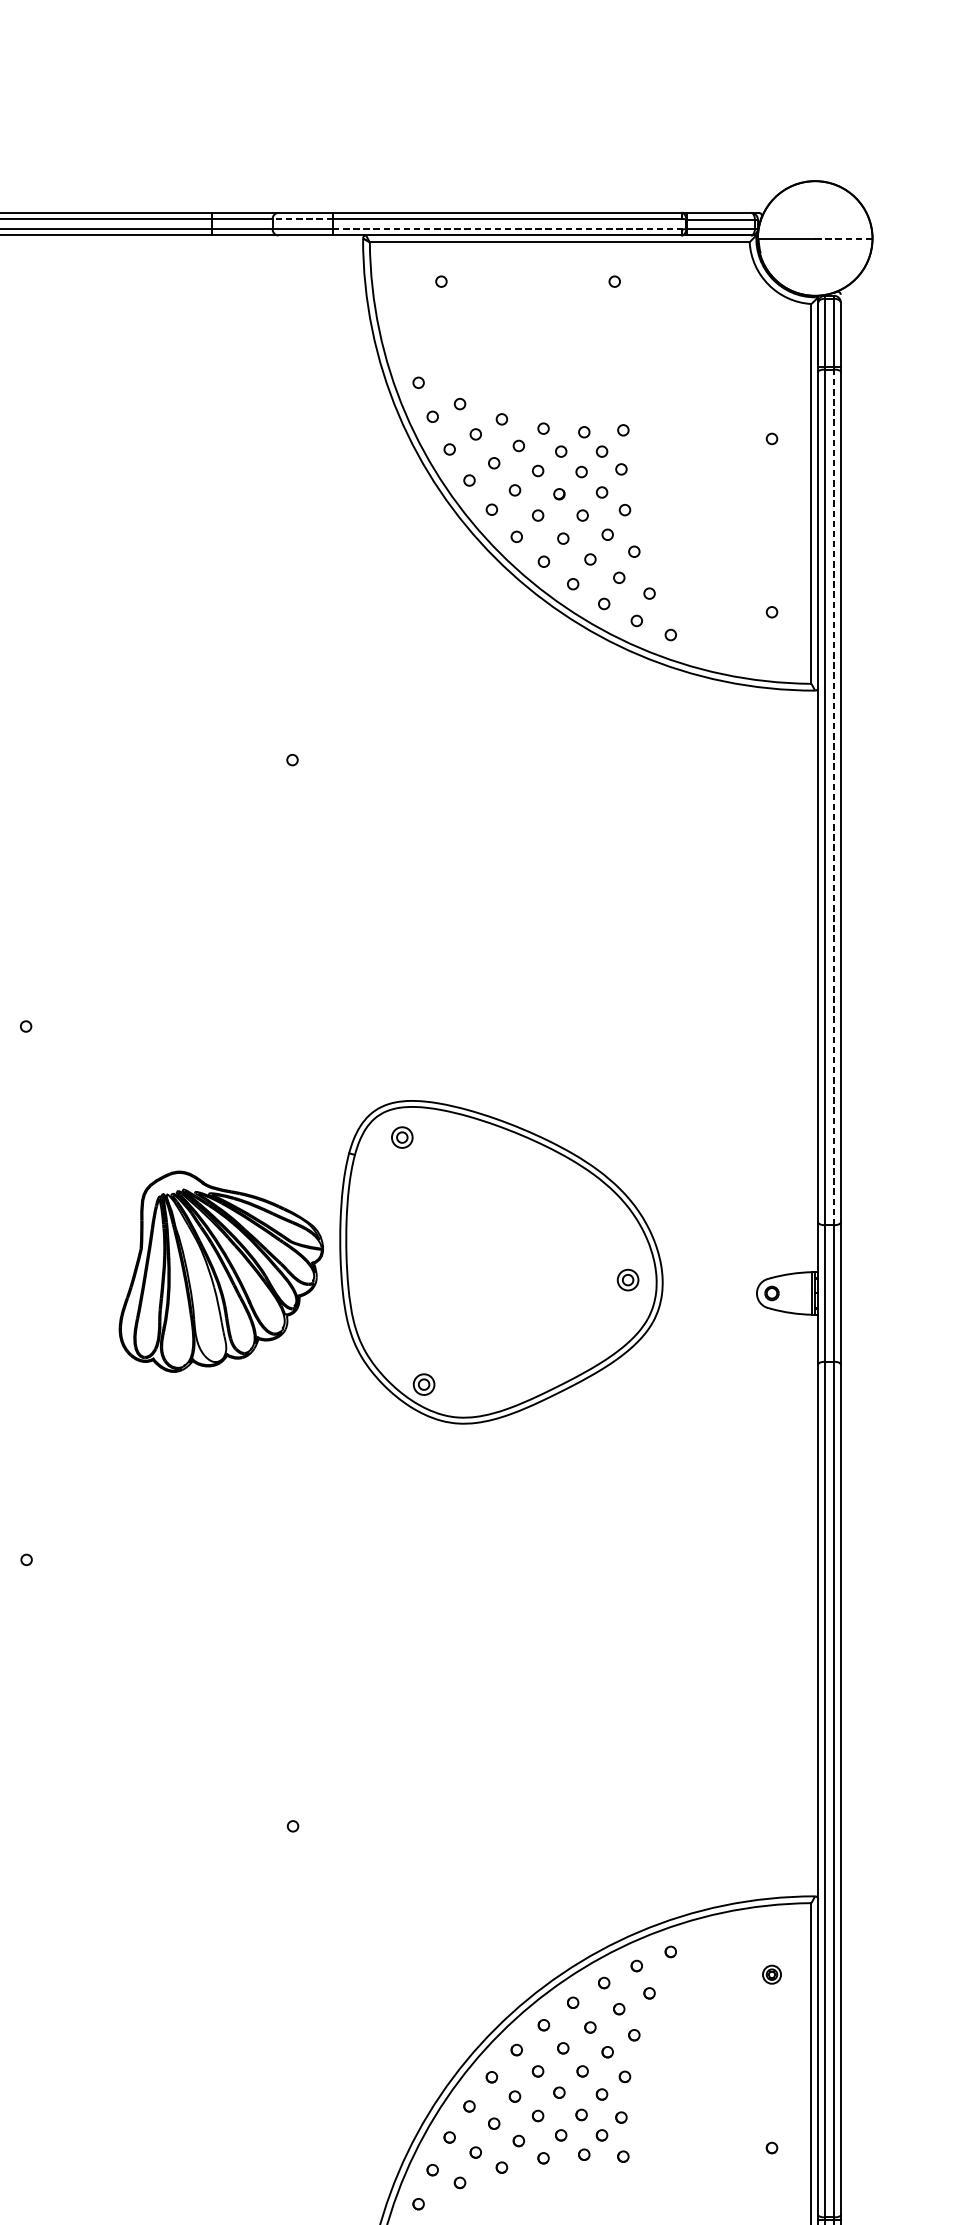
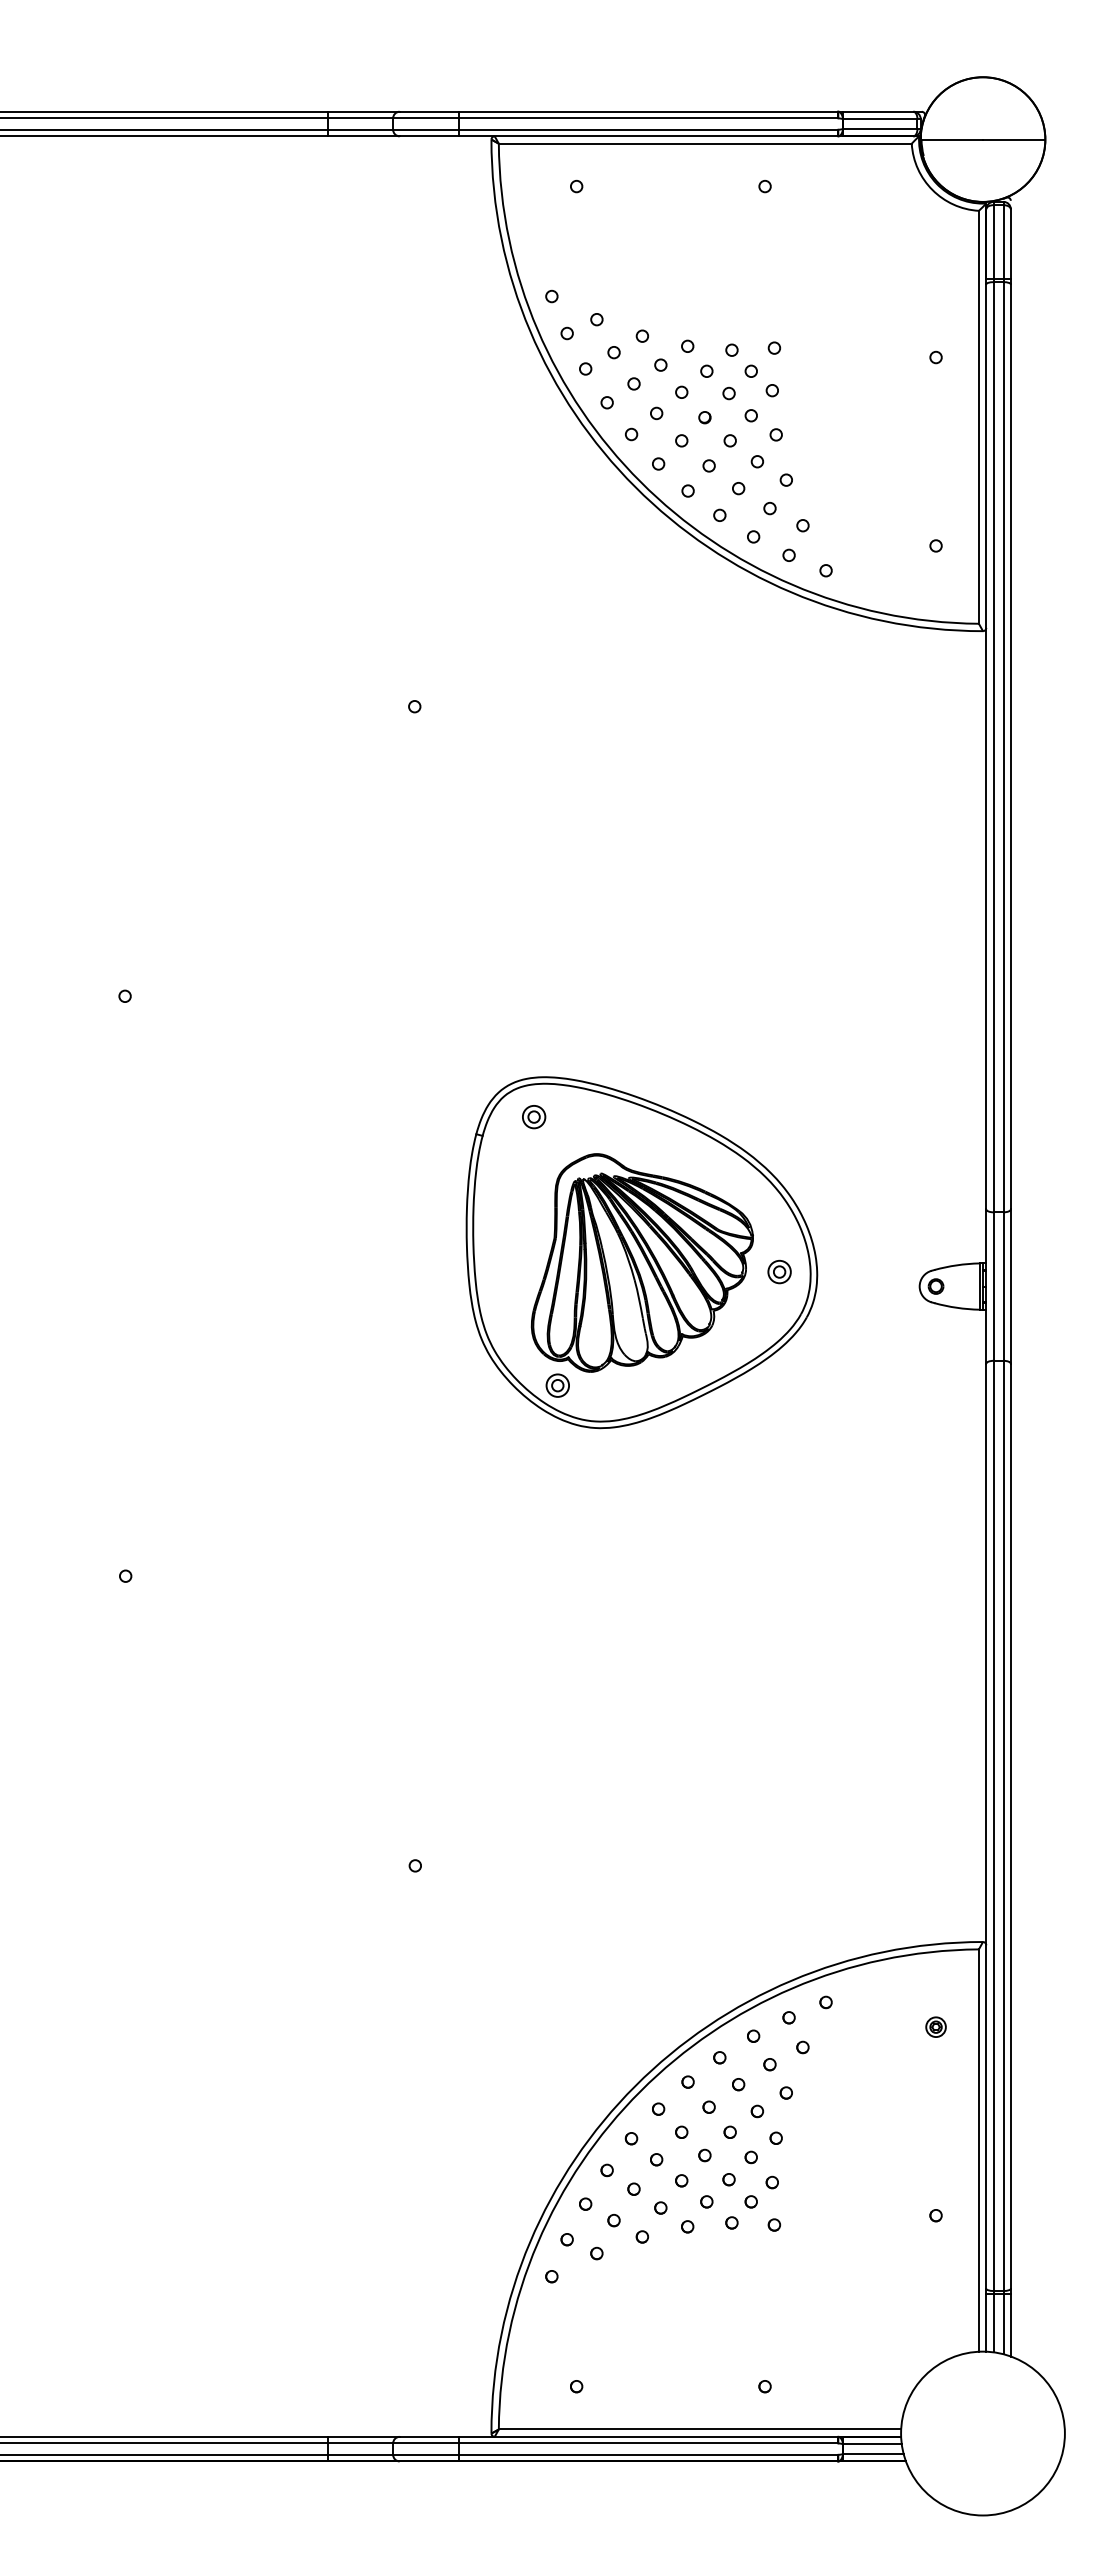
line: (302, 219) -> (425, 118), dashed -> solid
line: (507, 229) -> (648, 129), dashed -> solid
line: (844, 238) -> (1014, 139), dashed -> solid
line: (834, 796) -> (1003, 746), dashed -> solid
part: (220, 1271) -> (641, 1262), moved

